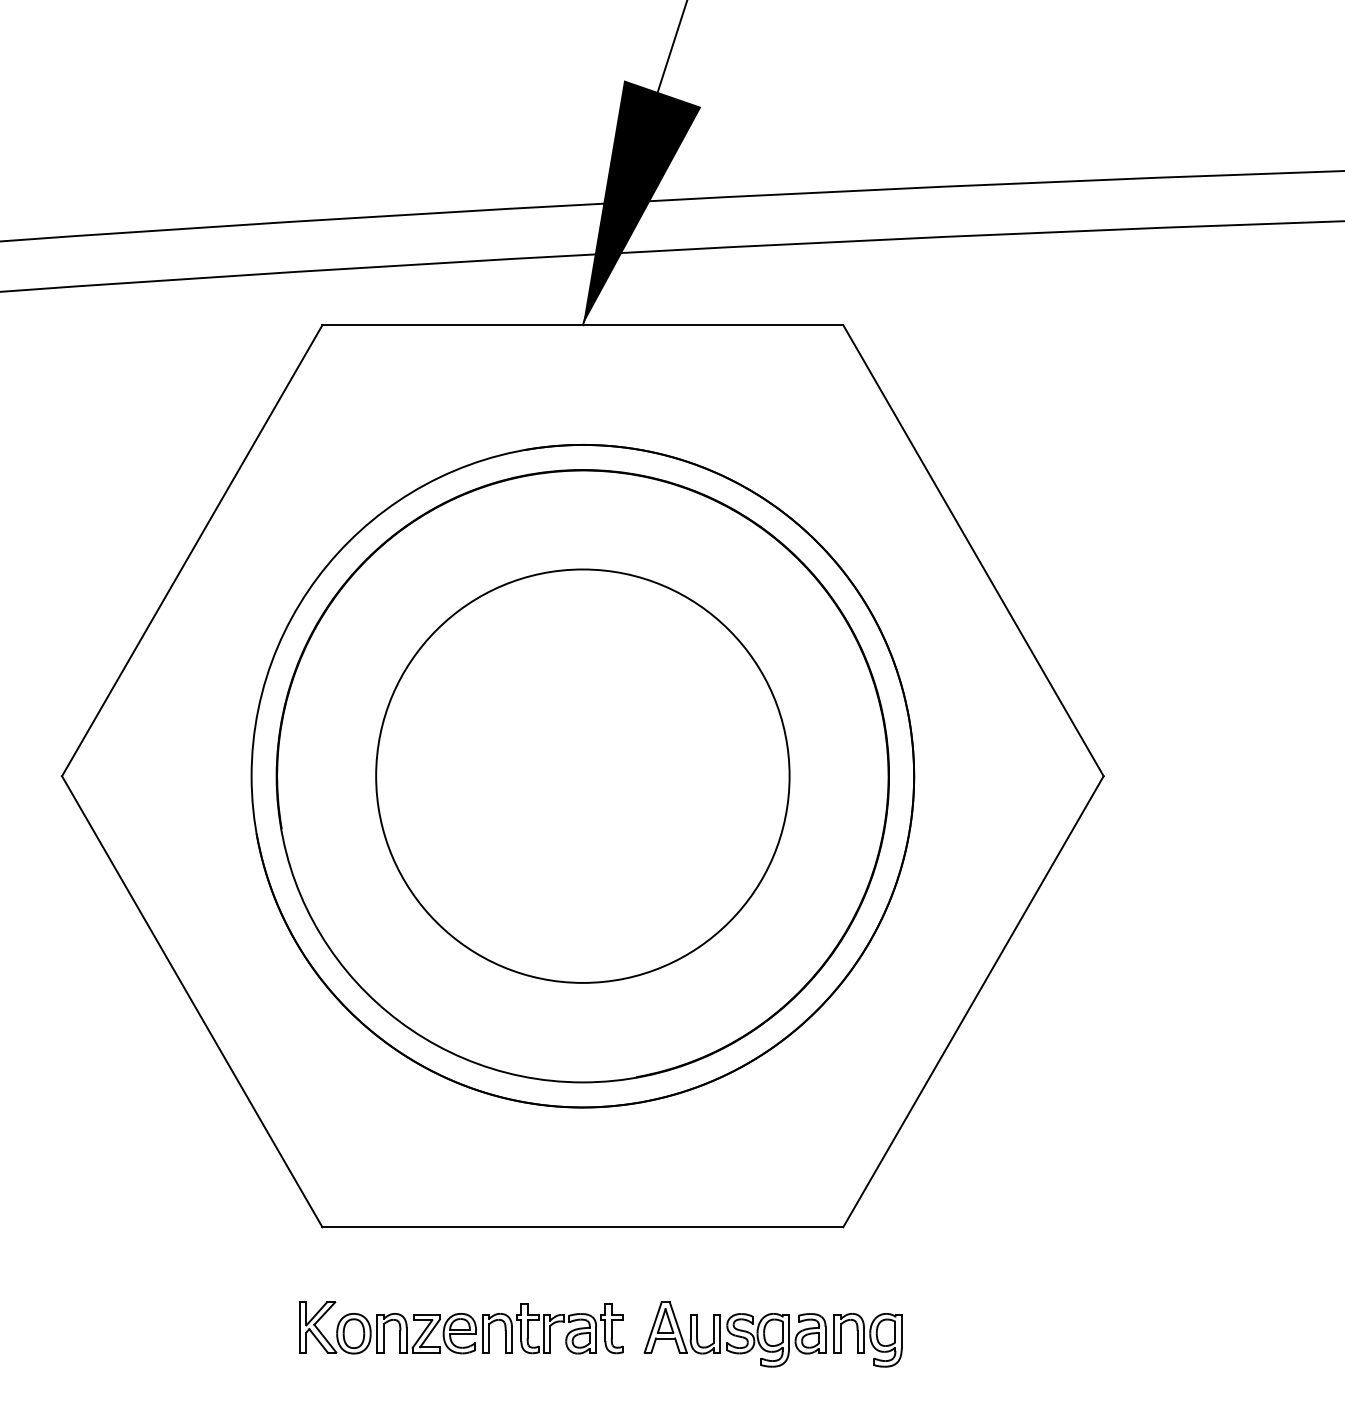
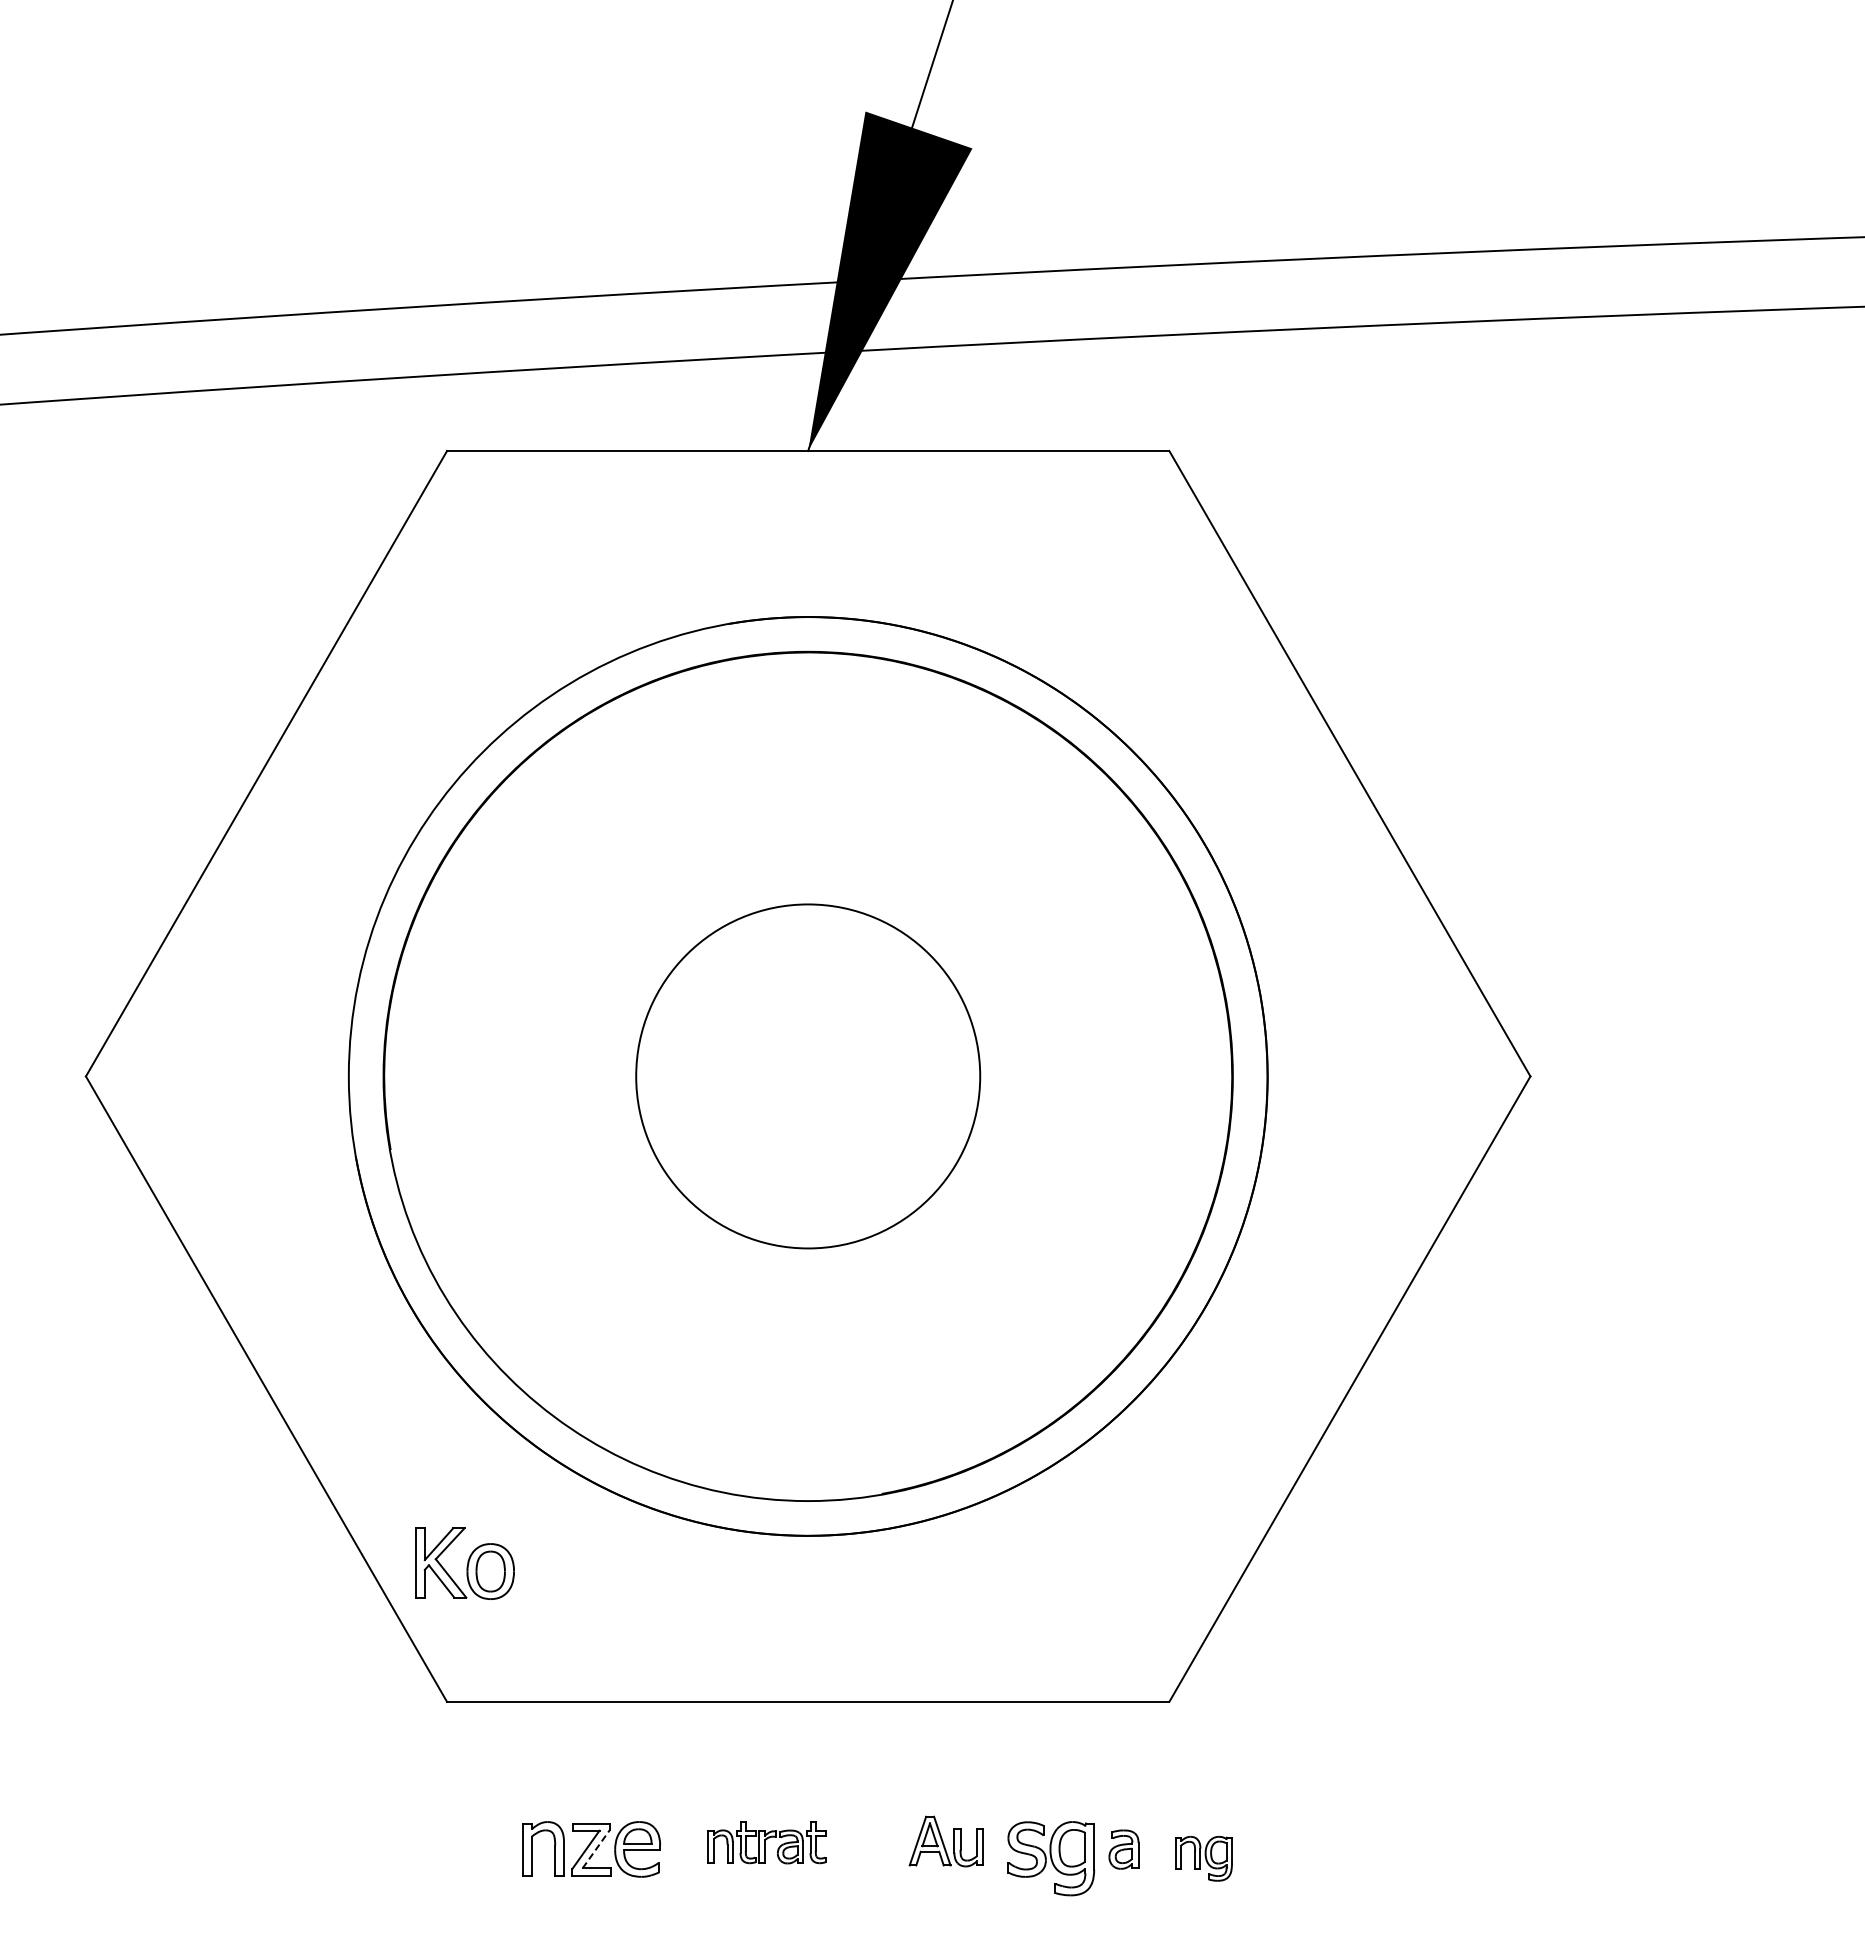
circle: (582, 776) -> (807, 1076), size x0.6
part: (335, 1327) -> (464, 1563), moved
part: (682, 1327) -> (946, 1841), size x0.7
part: (552, 1328) -> (766, 1842), size x0.6
line: (430, 1333) -> (596, 1849), solid -> dashed
part: (810, 1333) -> (1123, 1849), size x0.7
part: (867, 1340) -> (1203, 1858), size x0.6

